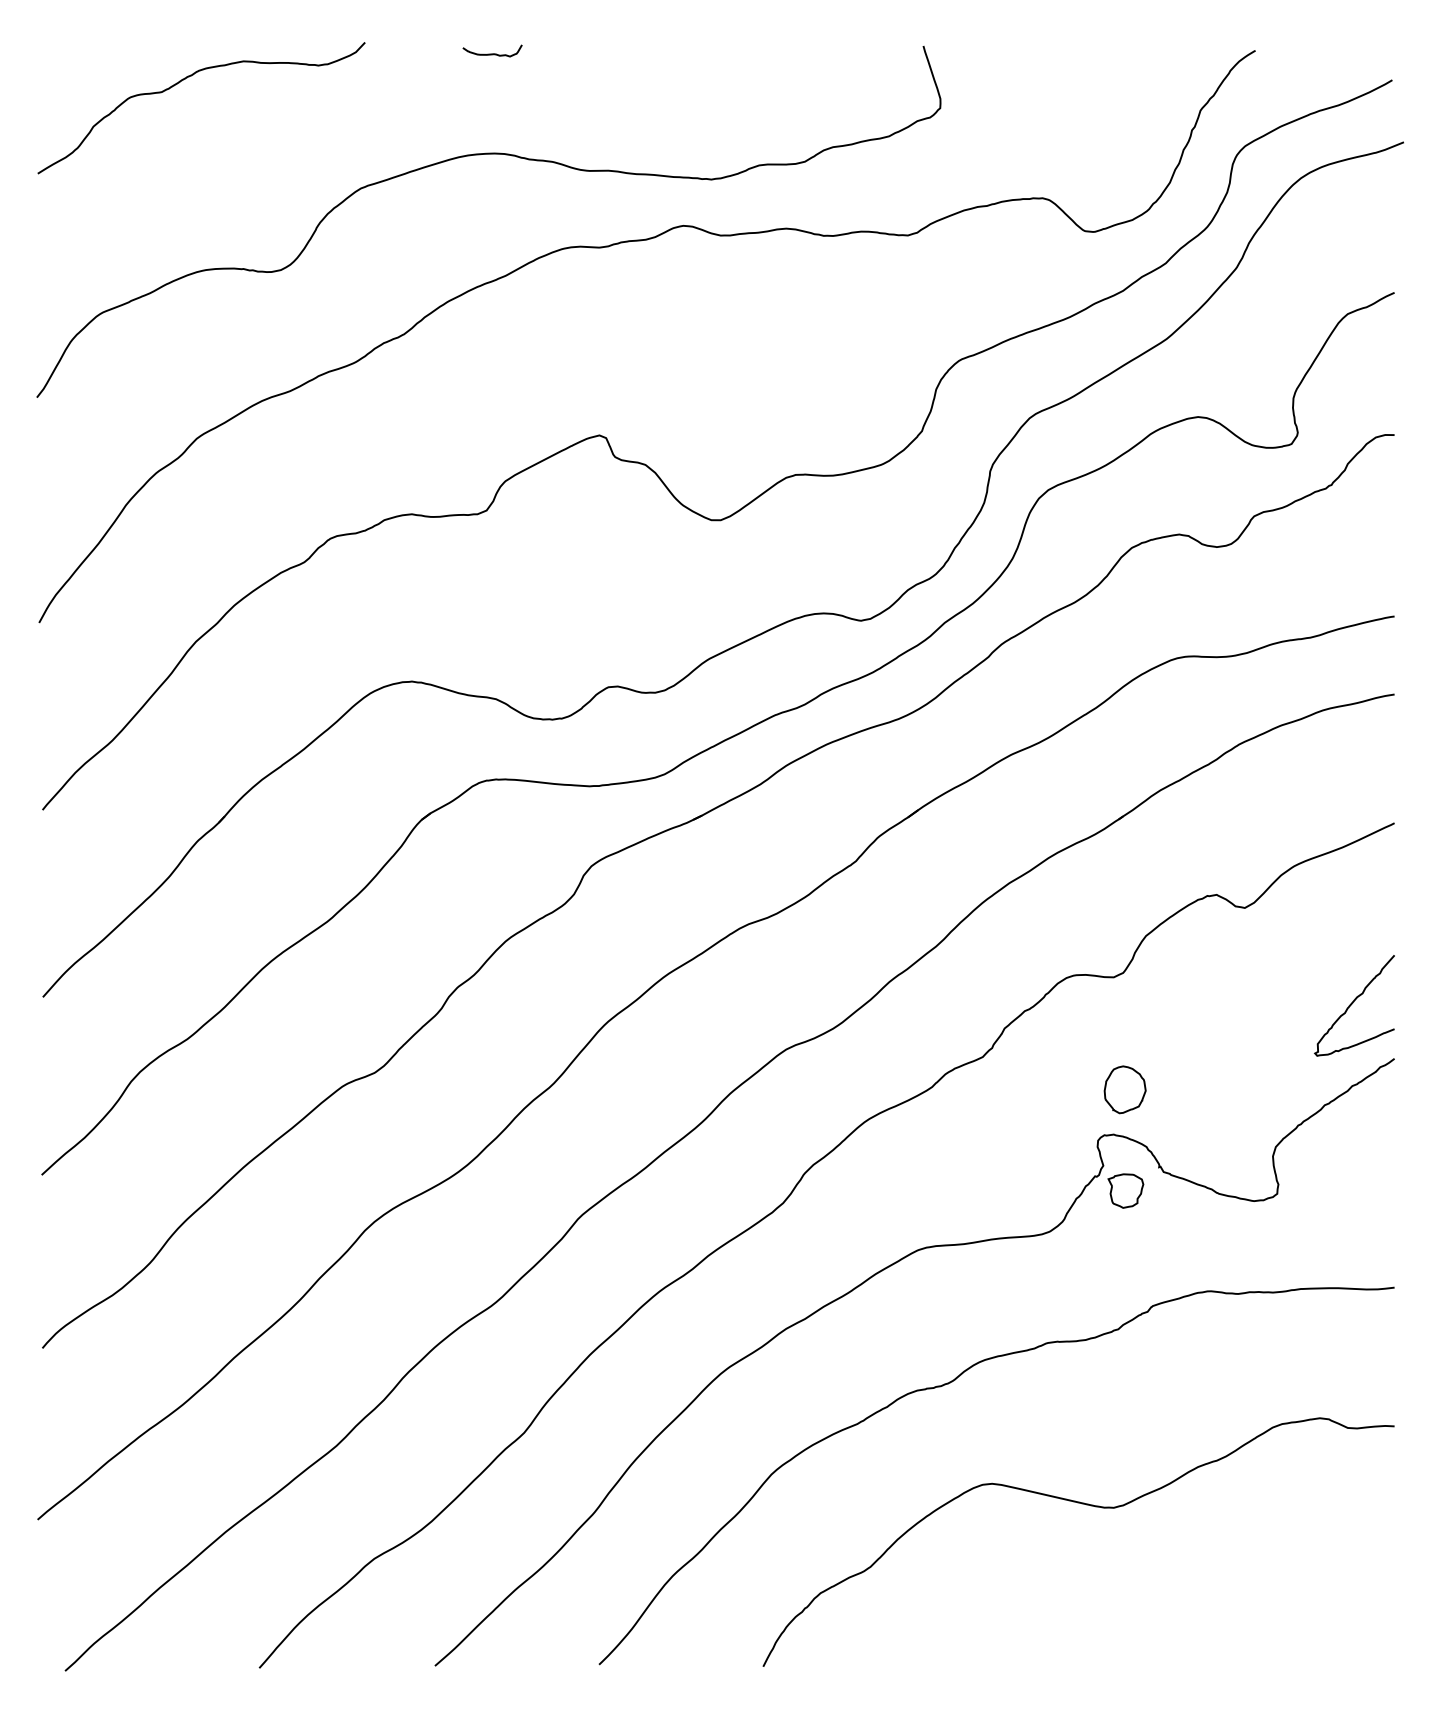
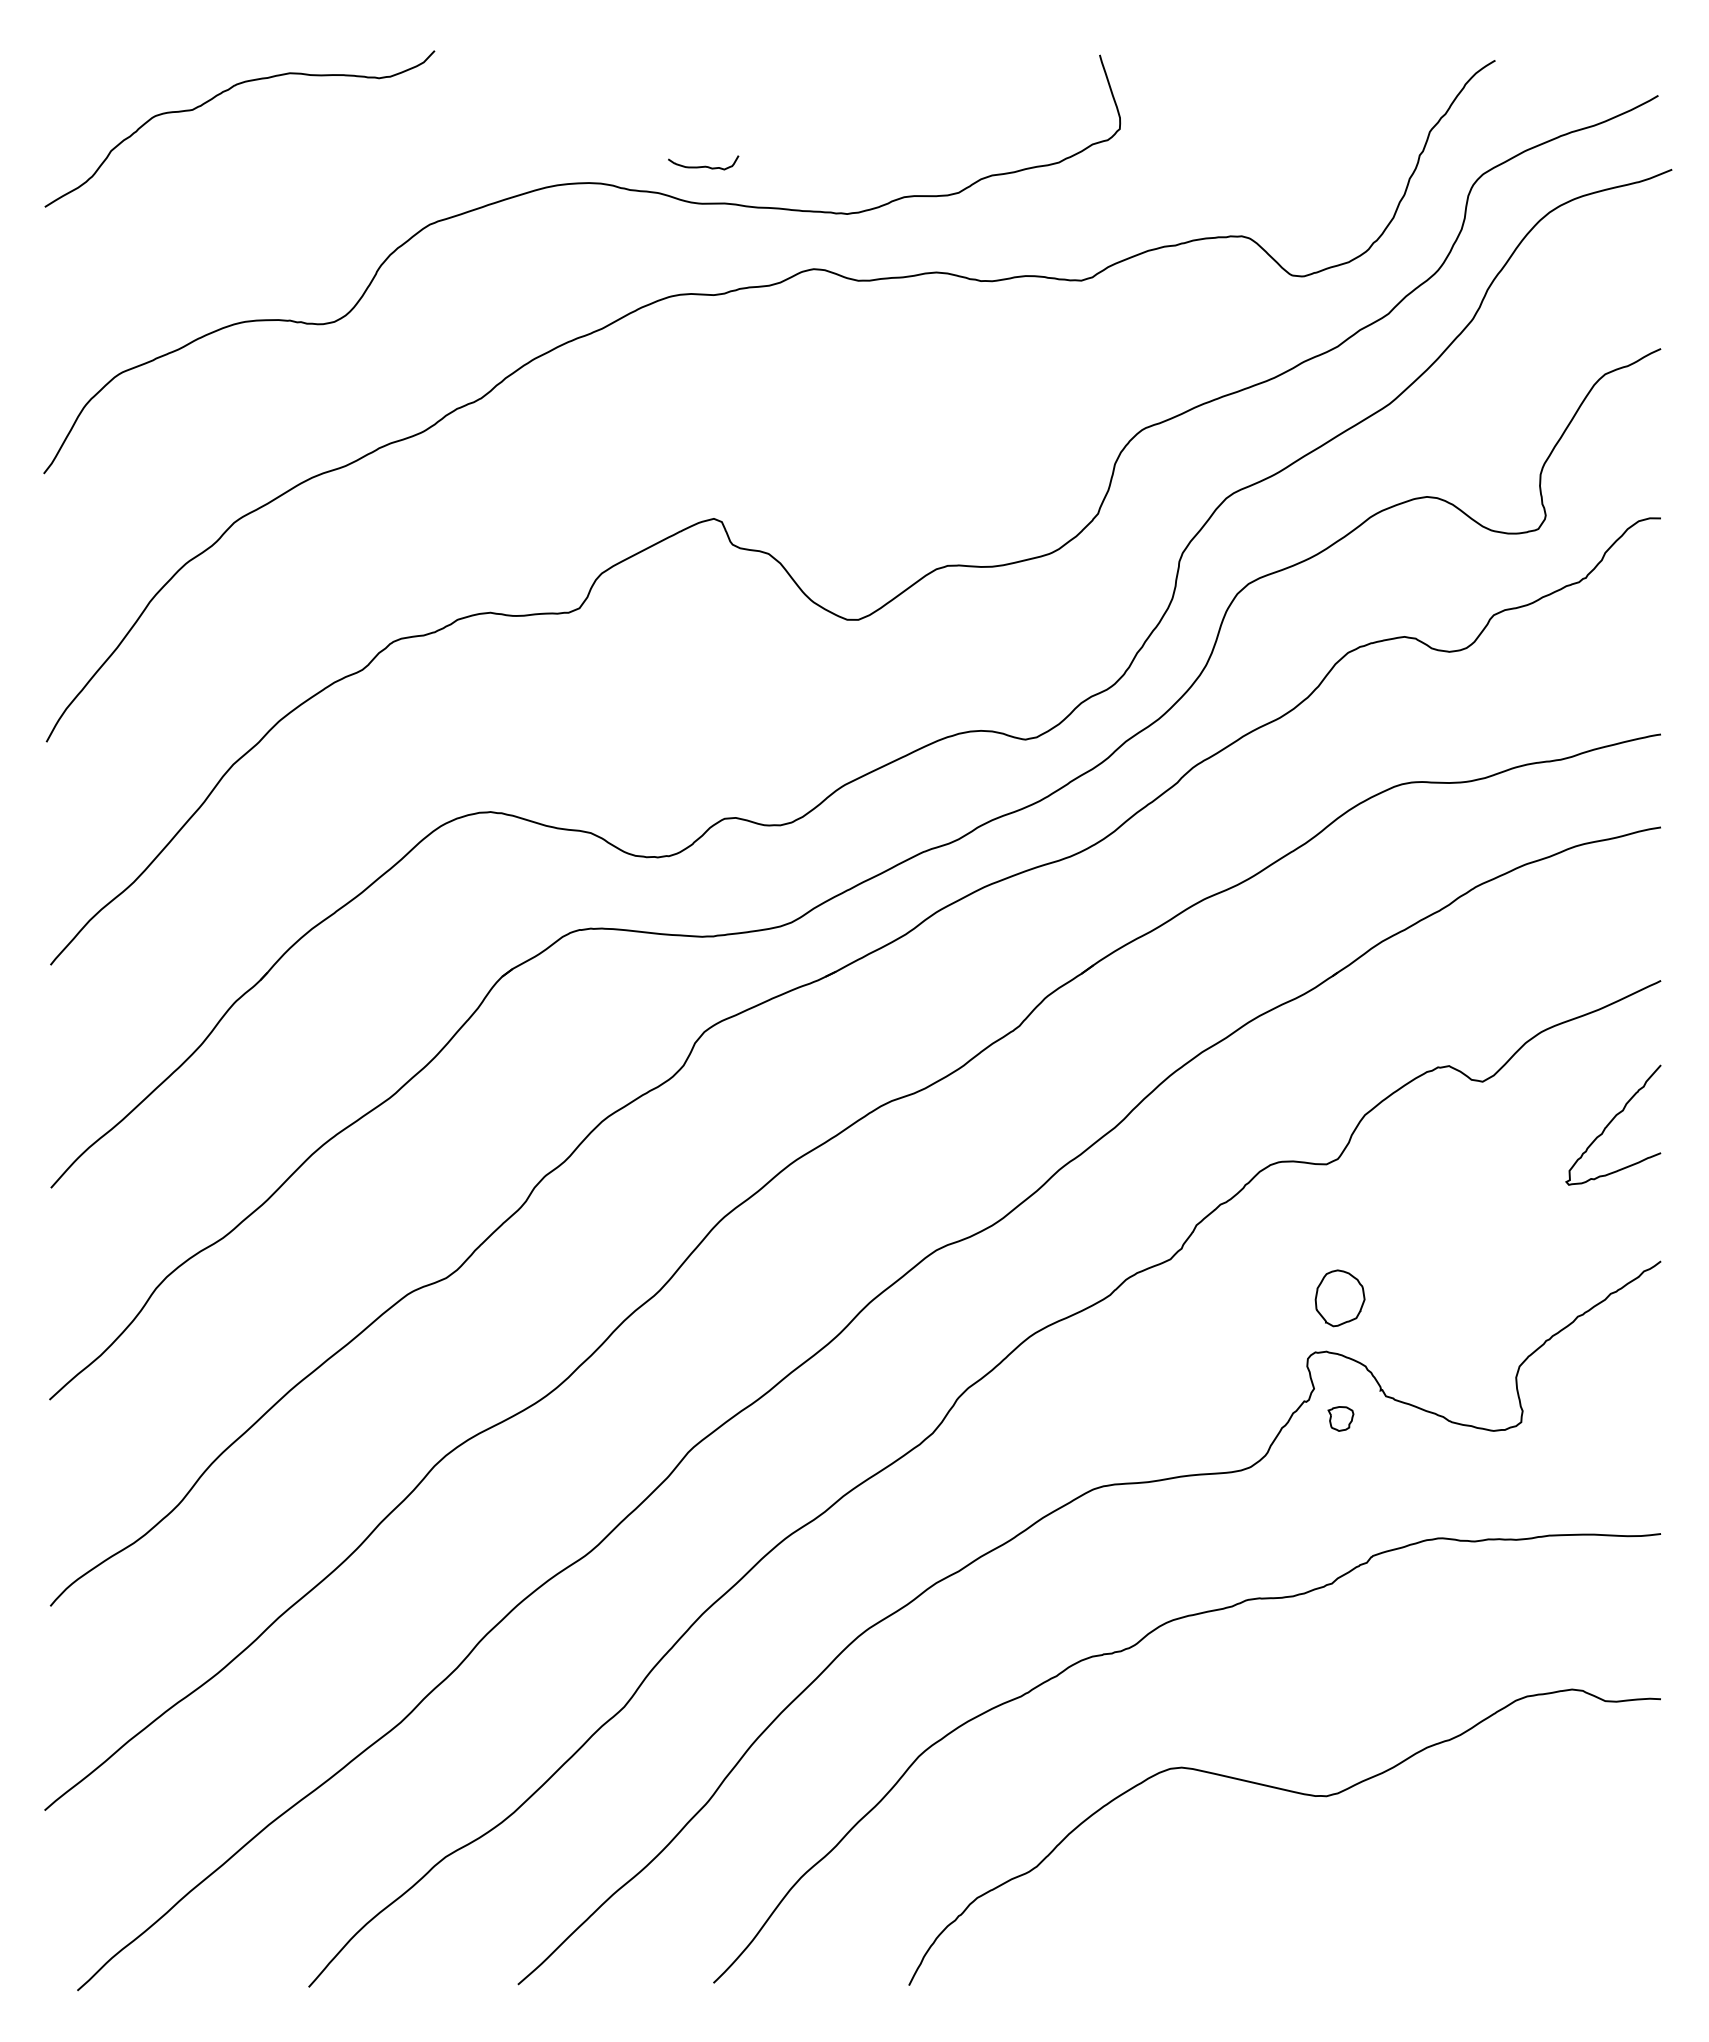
curve: (493, 53) -> (704, 165), moved
curve: (1353, 1003) -> (1611, 1122), moved
part: (1125, 1190) -> (1340, 1418), size x0.6

